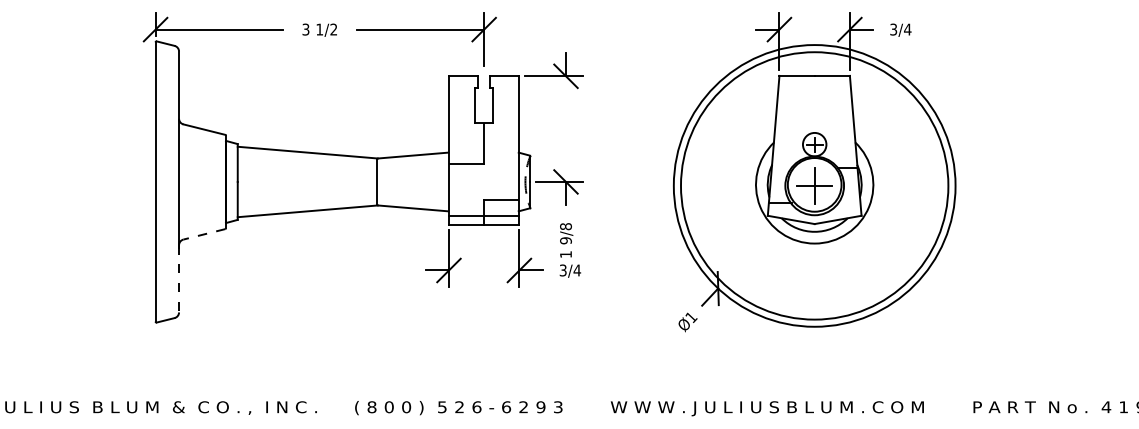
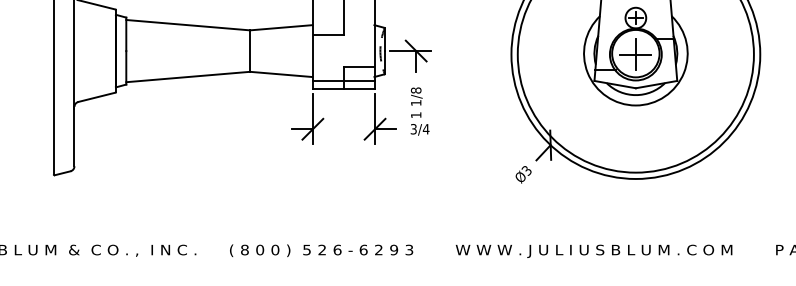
line: (204, 234) -> (96, 97), dashed -> solid
text: (565, 240) -> (415, 102), 9/8 -> 1/8
line: (179, 278) -> (74, 136), dashed -> solid
text: (691, 317) -> (527, 170), Ø1 -> Ø3

